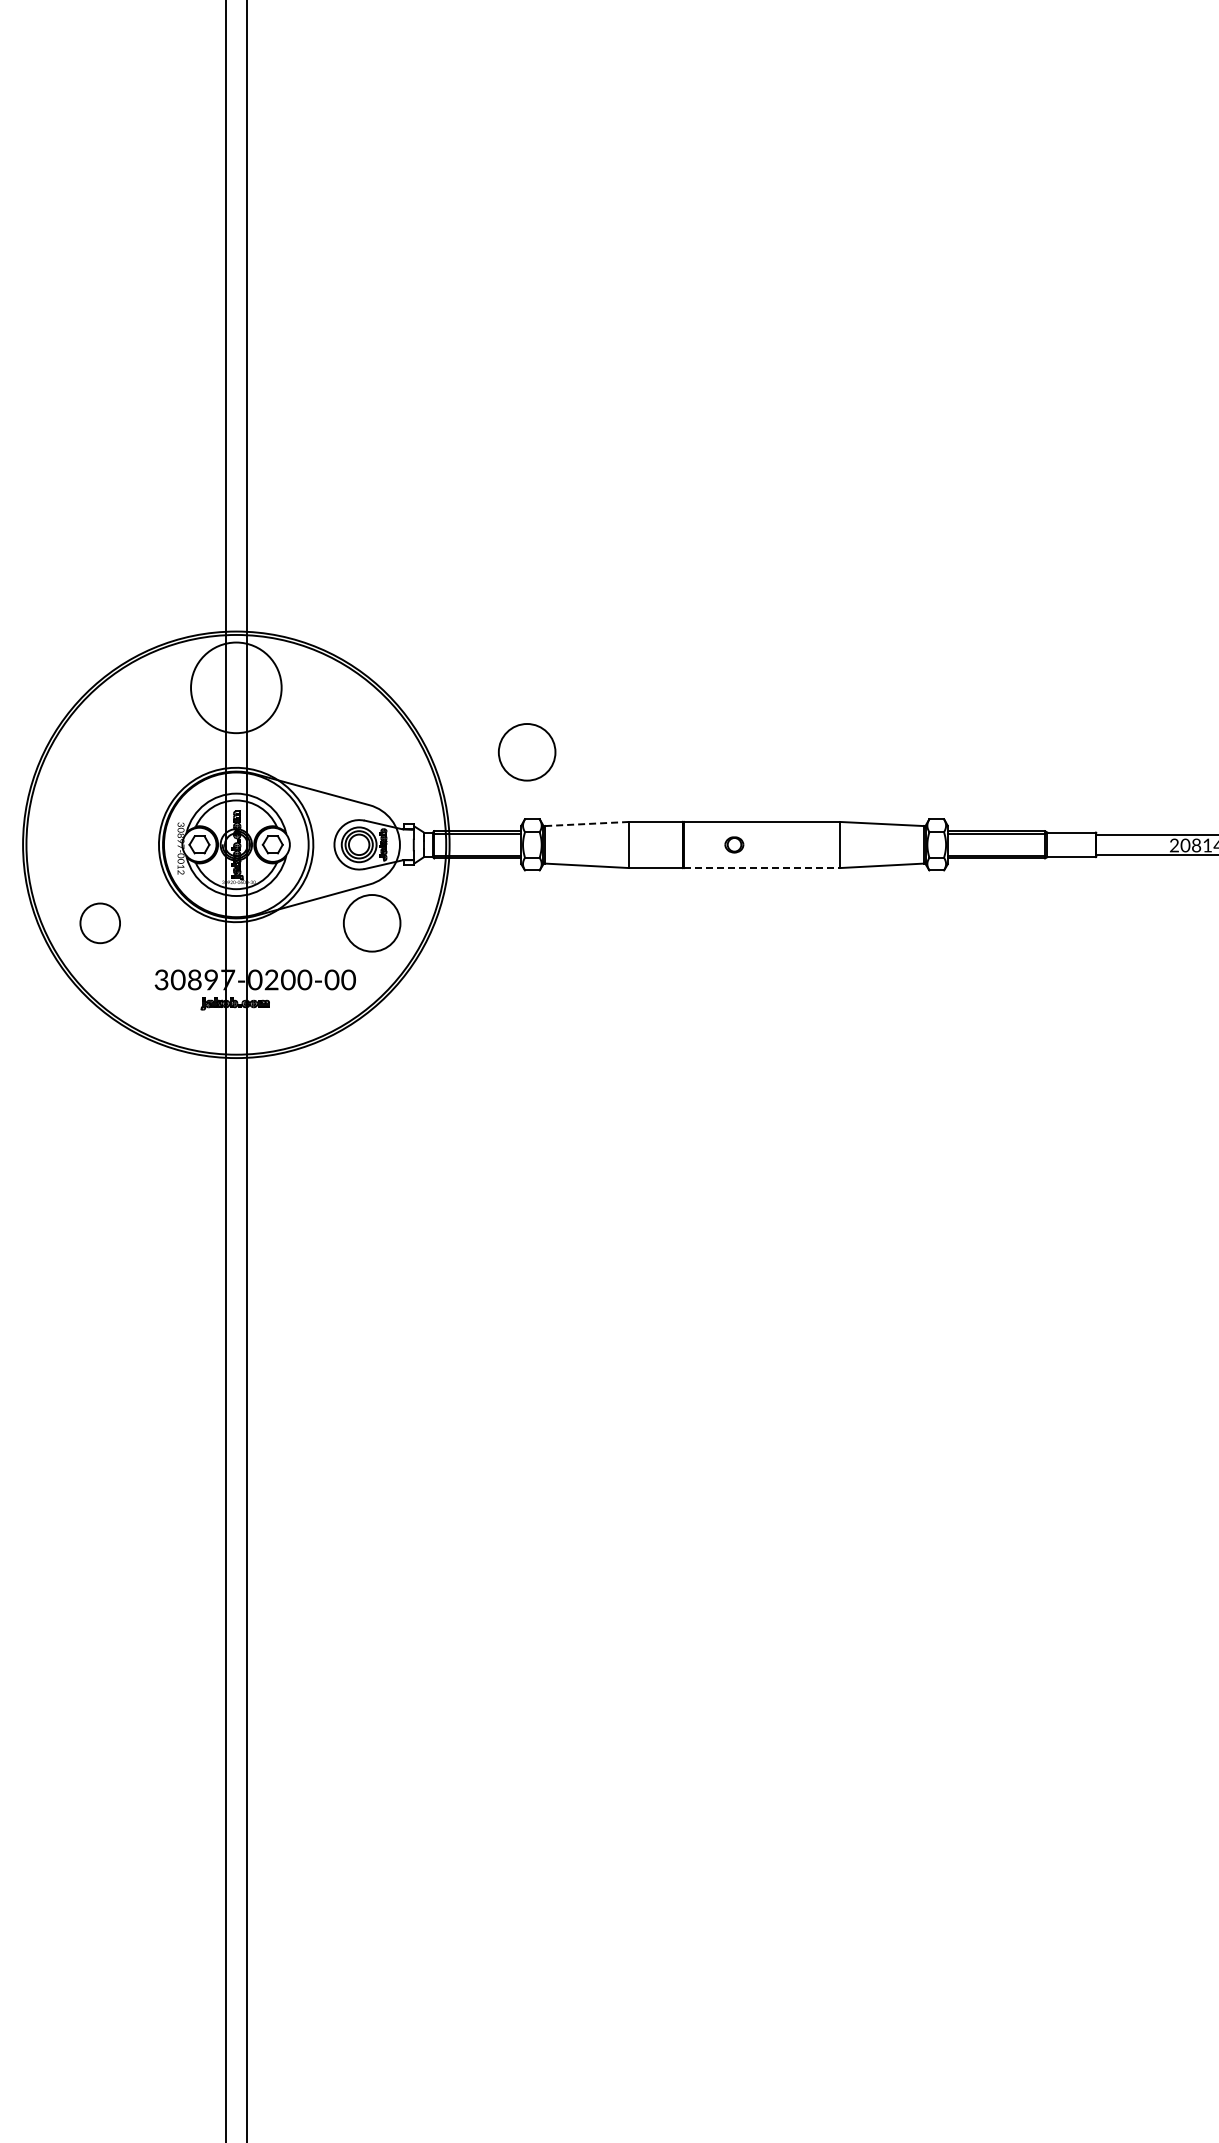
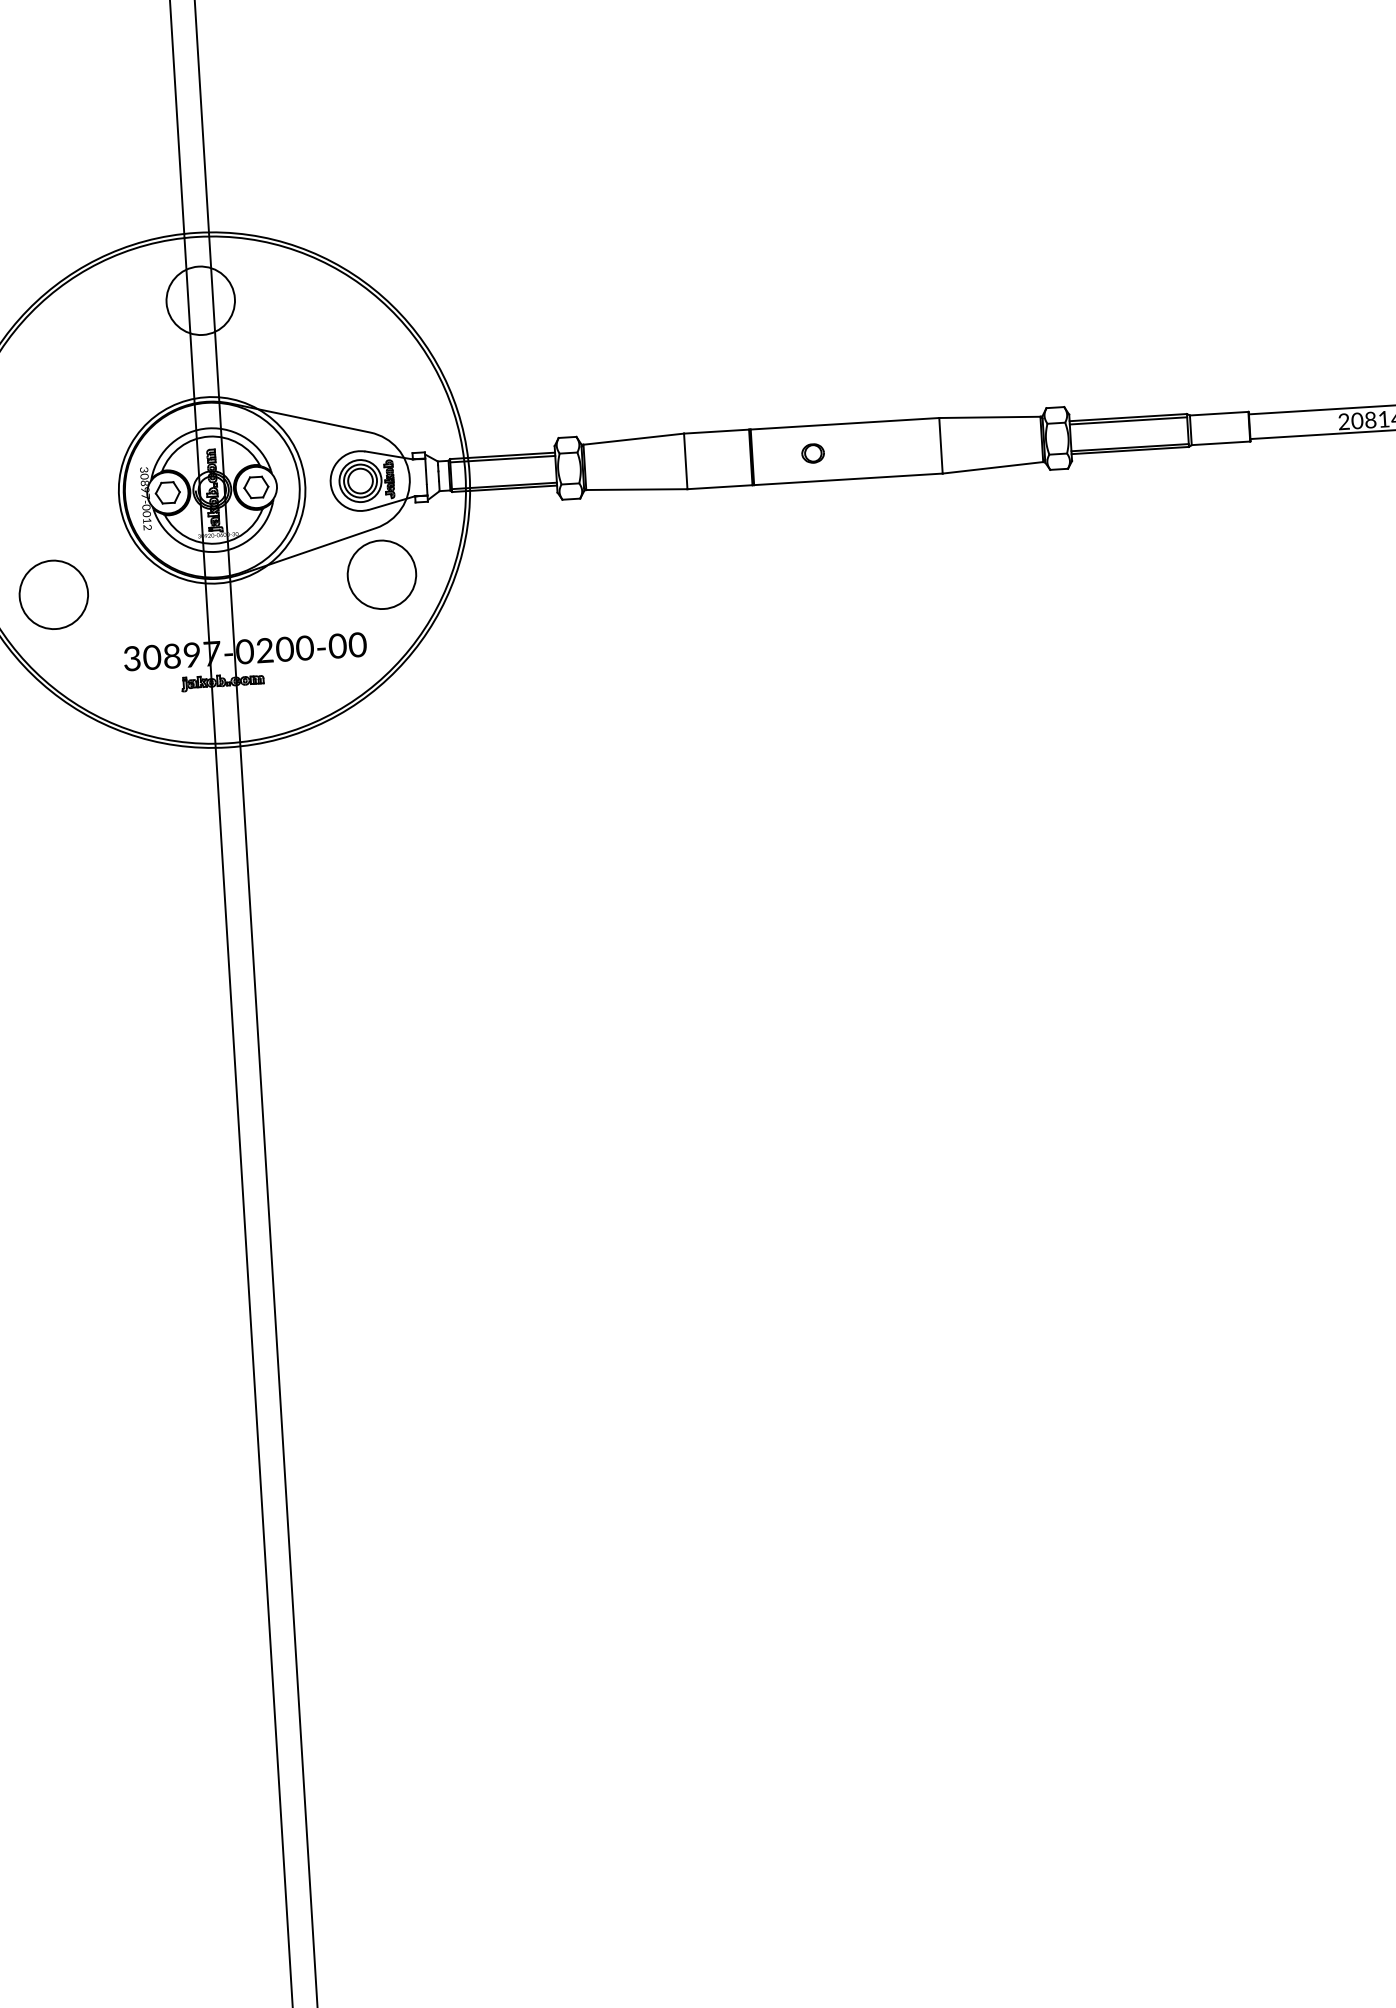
circle: (236, 687) -> (200, 300), size x0.62
circle: (527, 752) -> (556, 357), removed
line: (586, 824) -> (633, 439), dashed -> solid
line: (762, 868) -> (848, 479), dashed -> solid
circle: (100, 923) -> (54, 595), size x1.43

